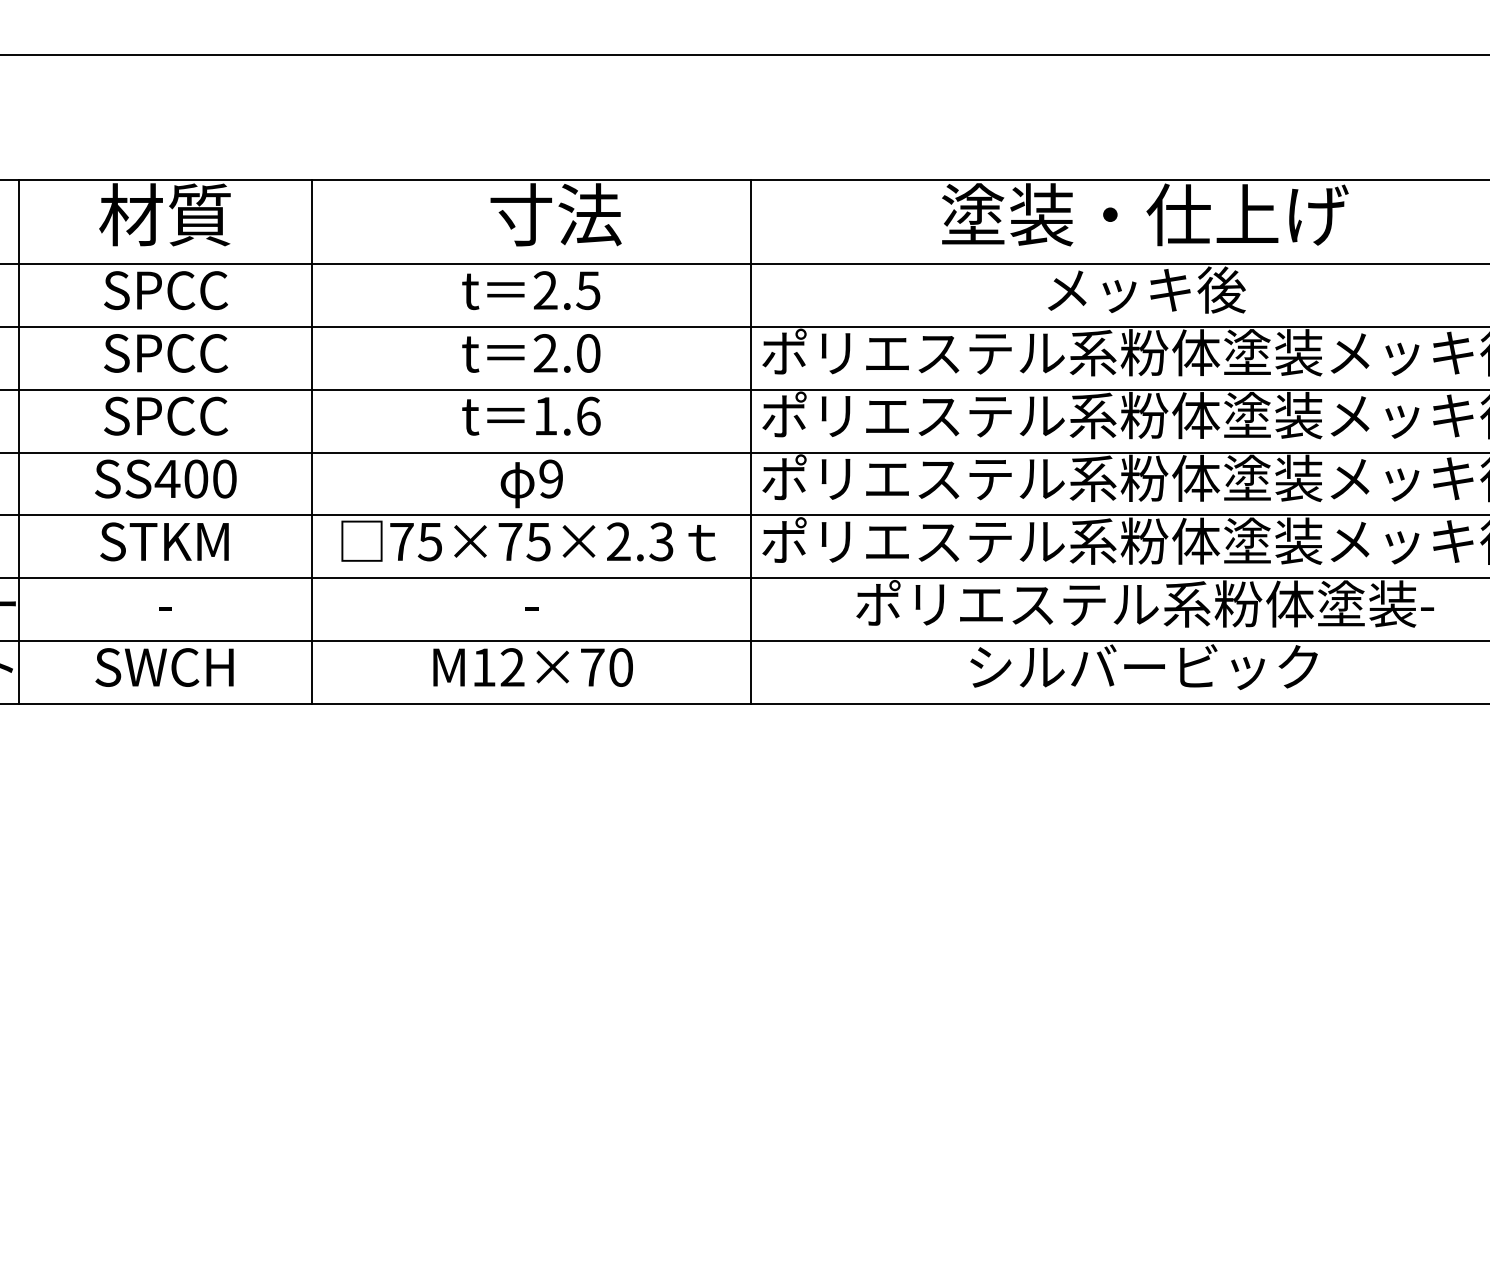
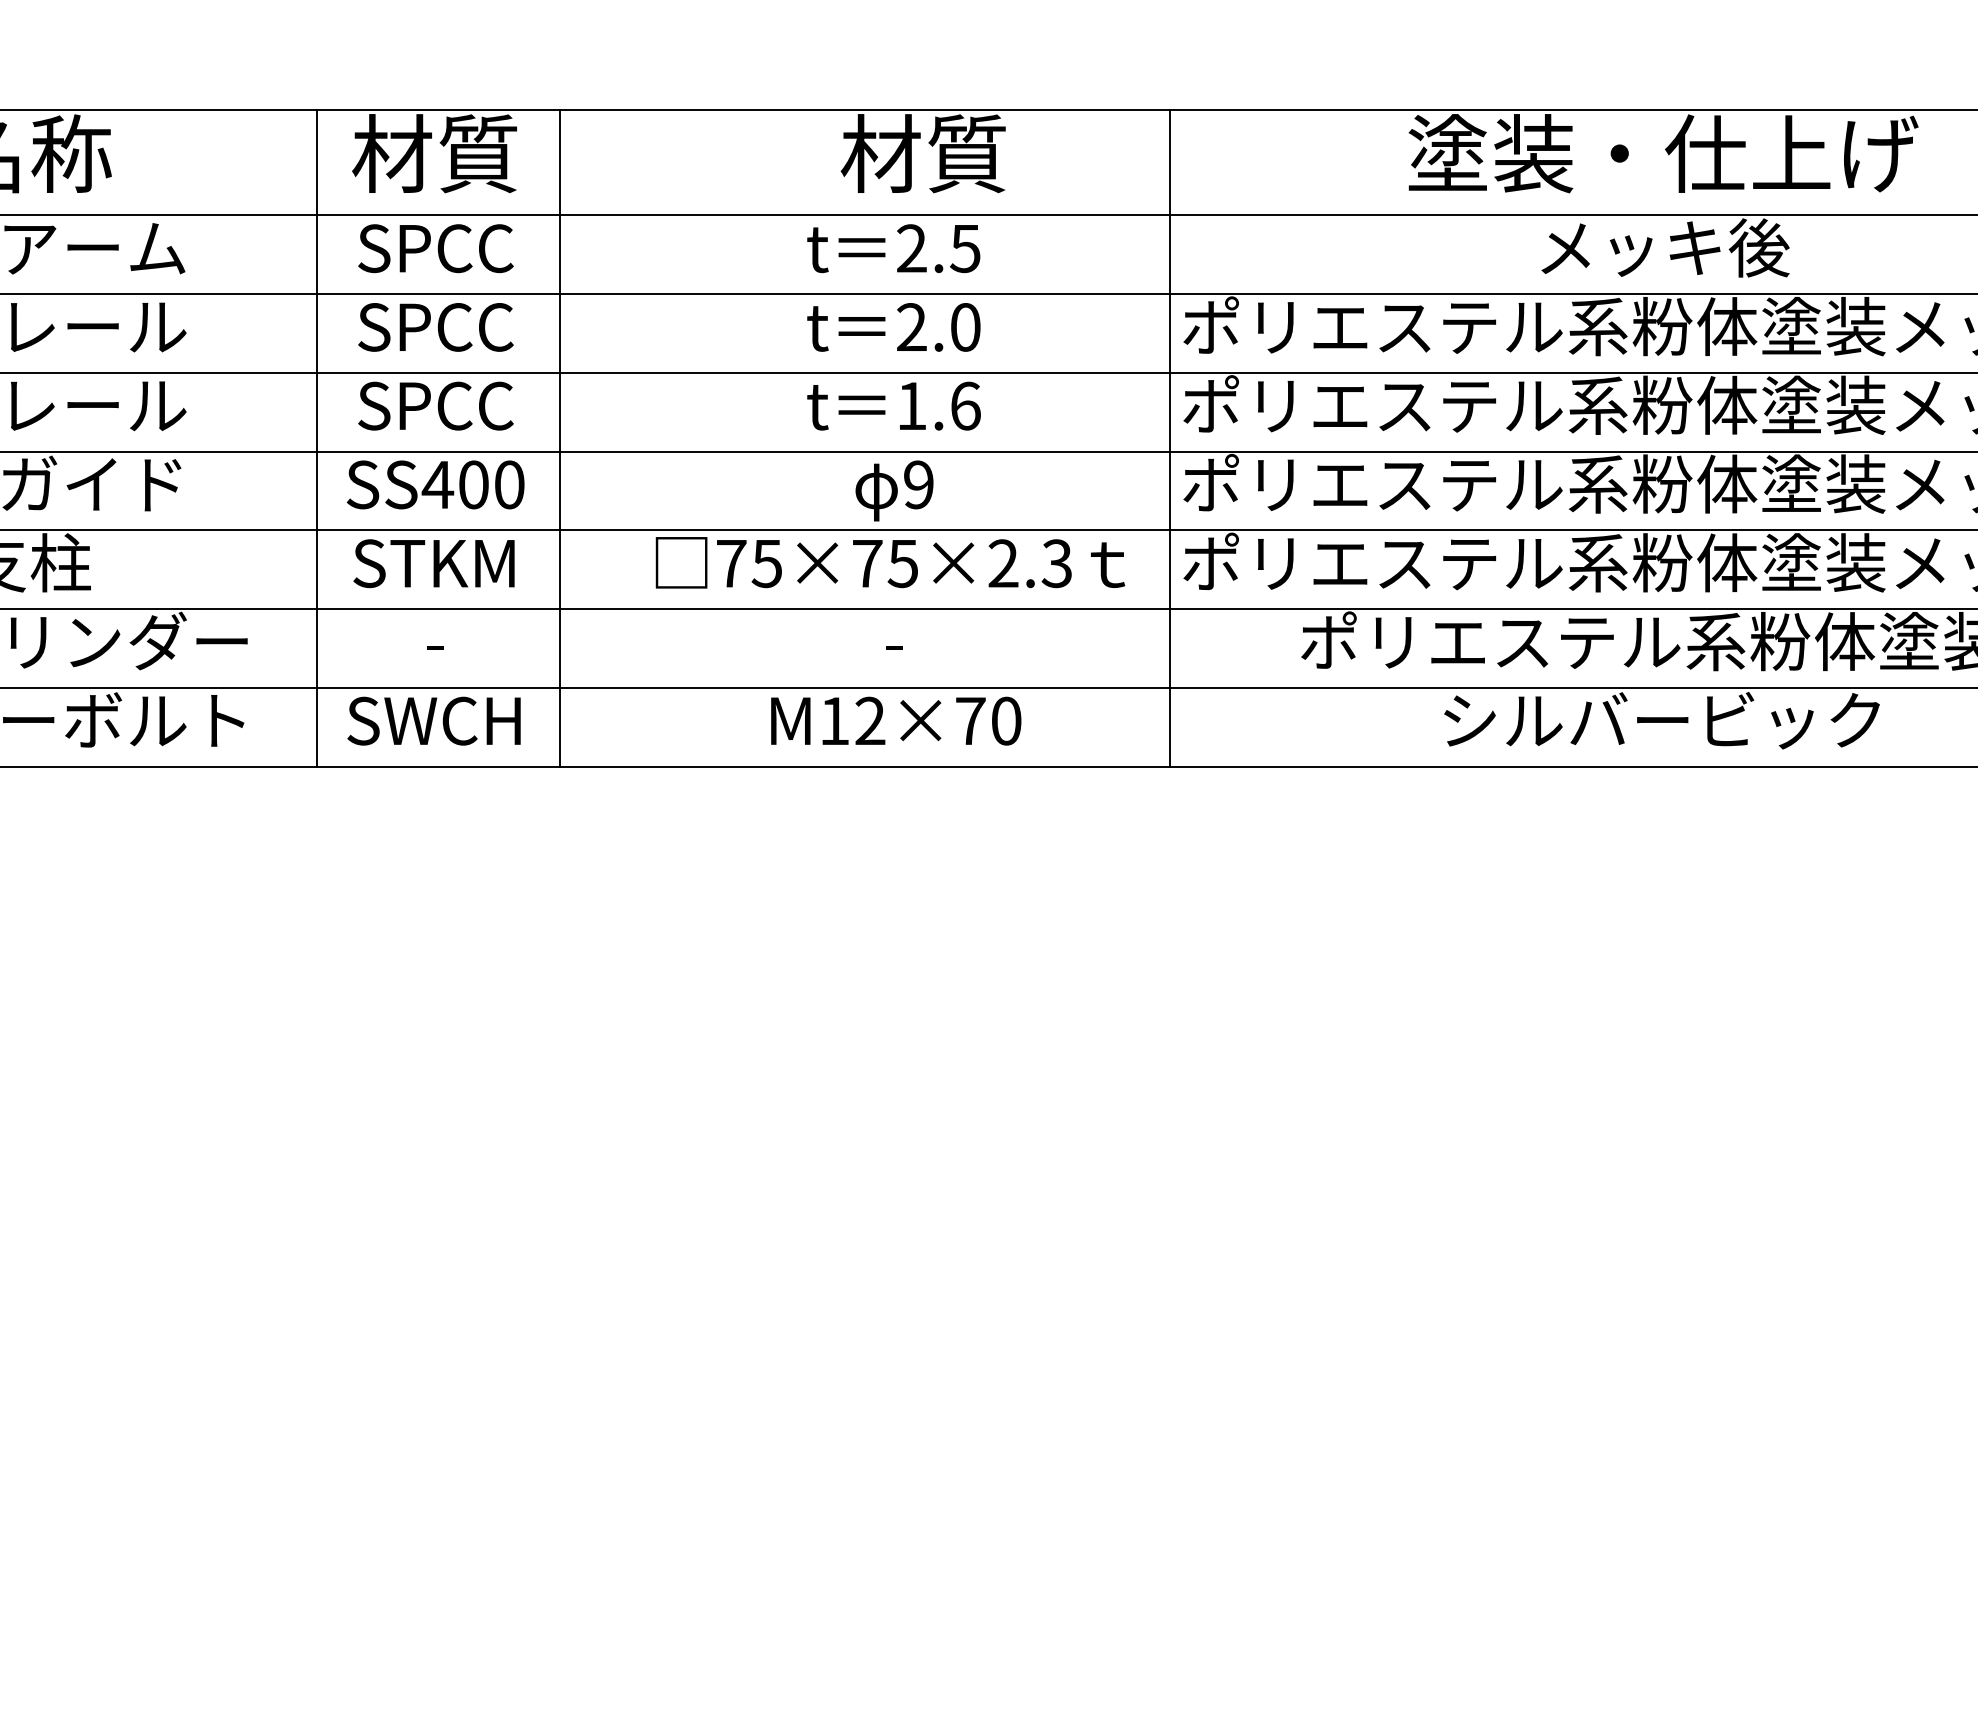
text: (554, 214) -> (923, 153), 寸法 -> 材質
line: (18, 442) -> (316, 438), moved
line: (312, 442) -> (560, 438), moved

